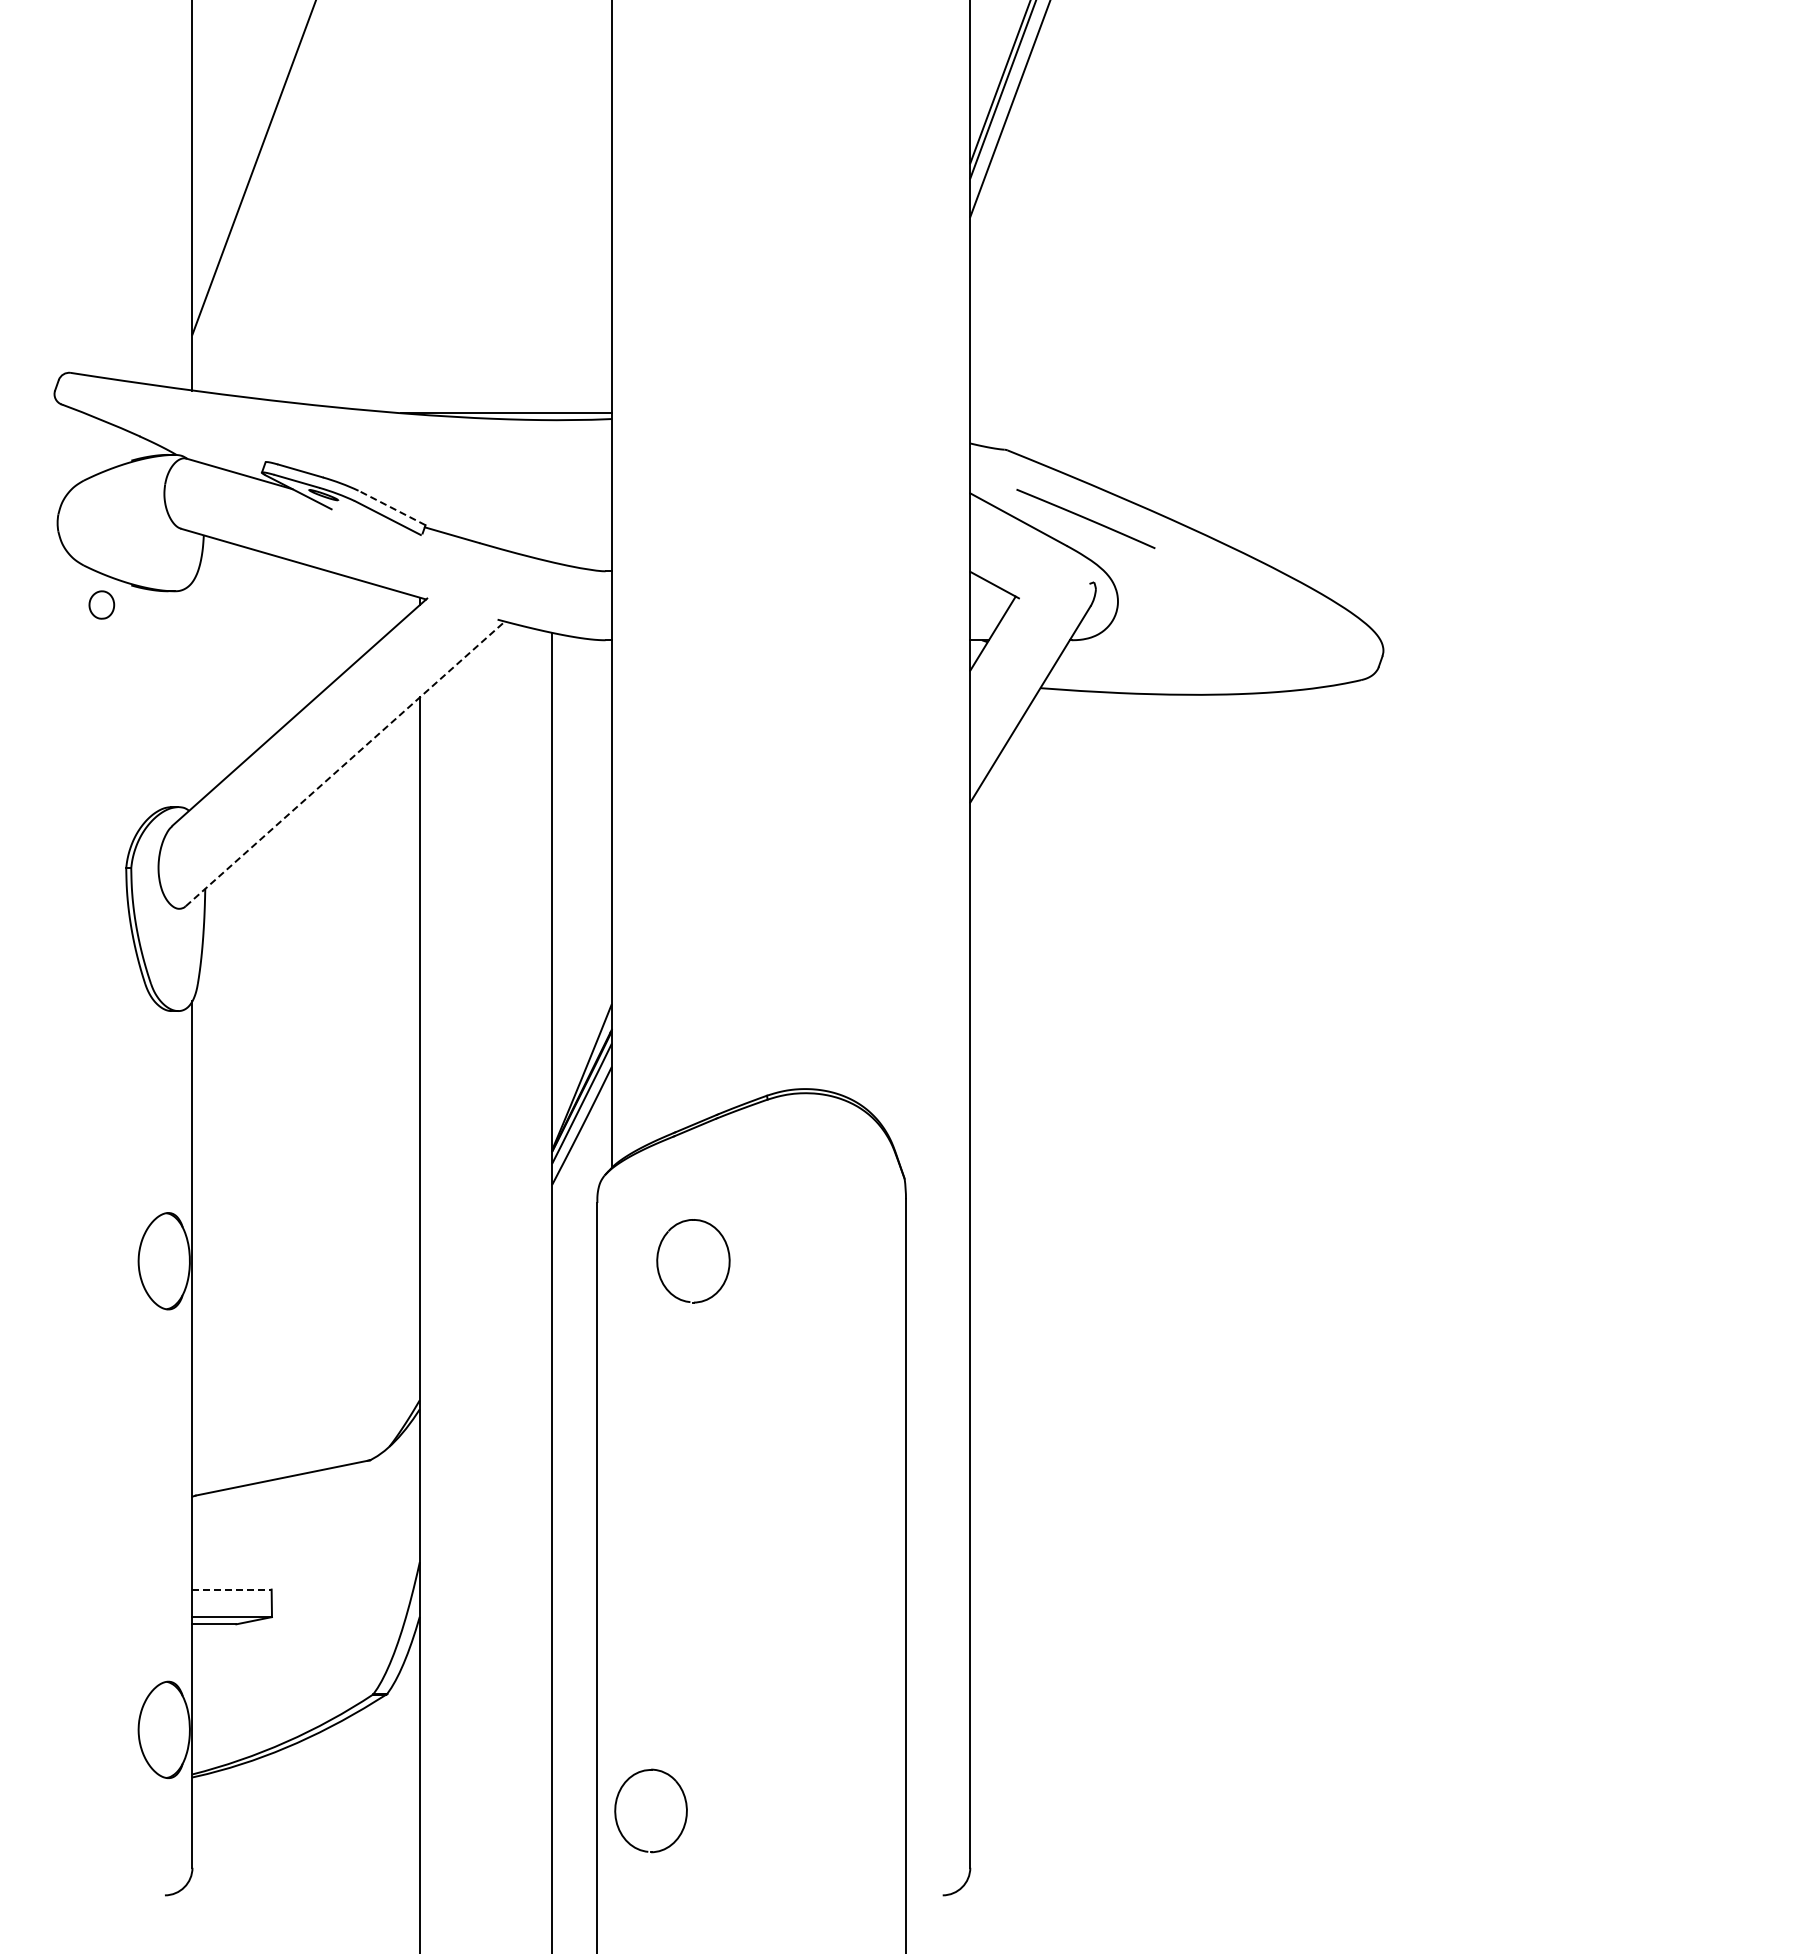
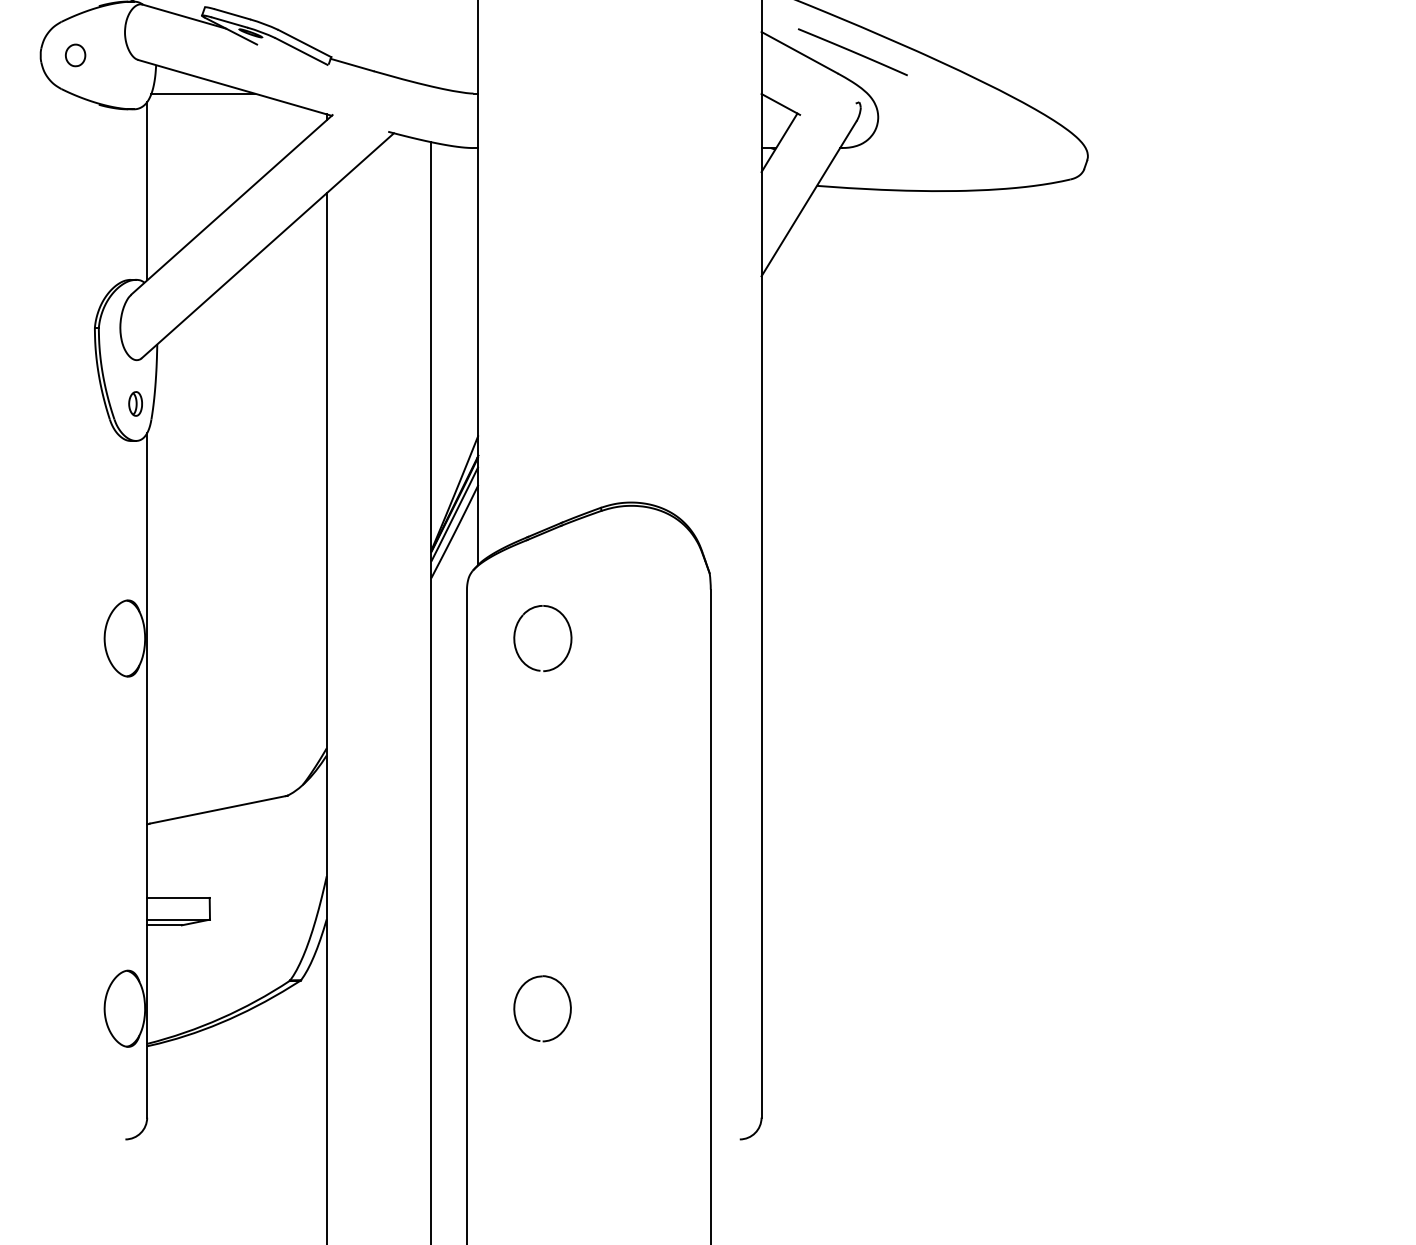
line: (392, 507) -> (305, 43), dashed -> solid
line: (262, 571) -> (202, 93), added
part: (101, 604) -> (75, 55), moved
line: (192, 694) -> (147, 190), added
line: (345, 763) -> (268, 245), dashed -> solid
part: (177, 964) -> (135, 404), added
line: (232, 1589) -> (178, 897), dashed -> solid
part: (616, 1810) -> (515, 1008), moved

